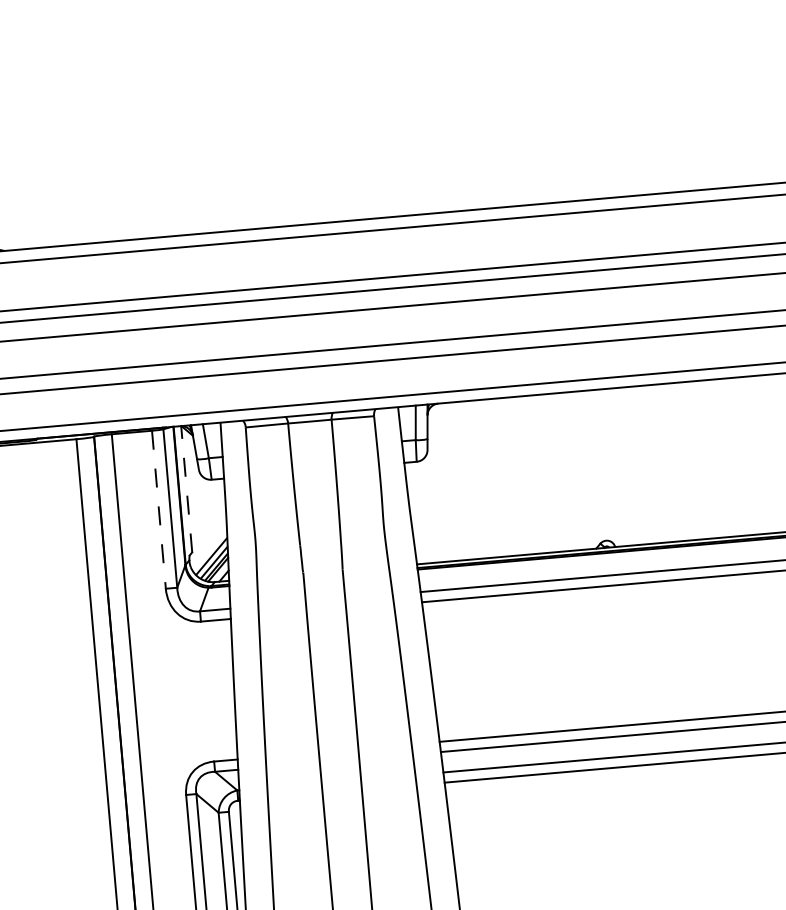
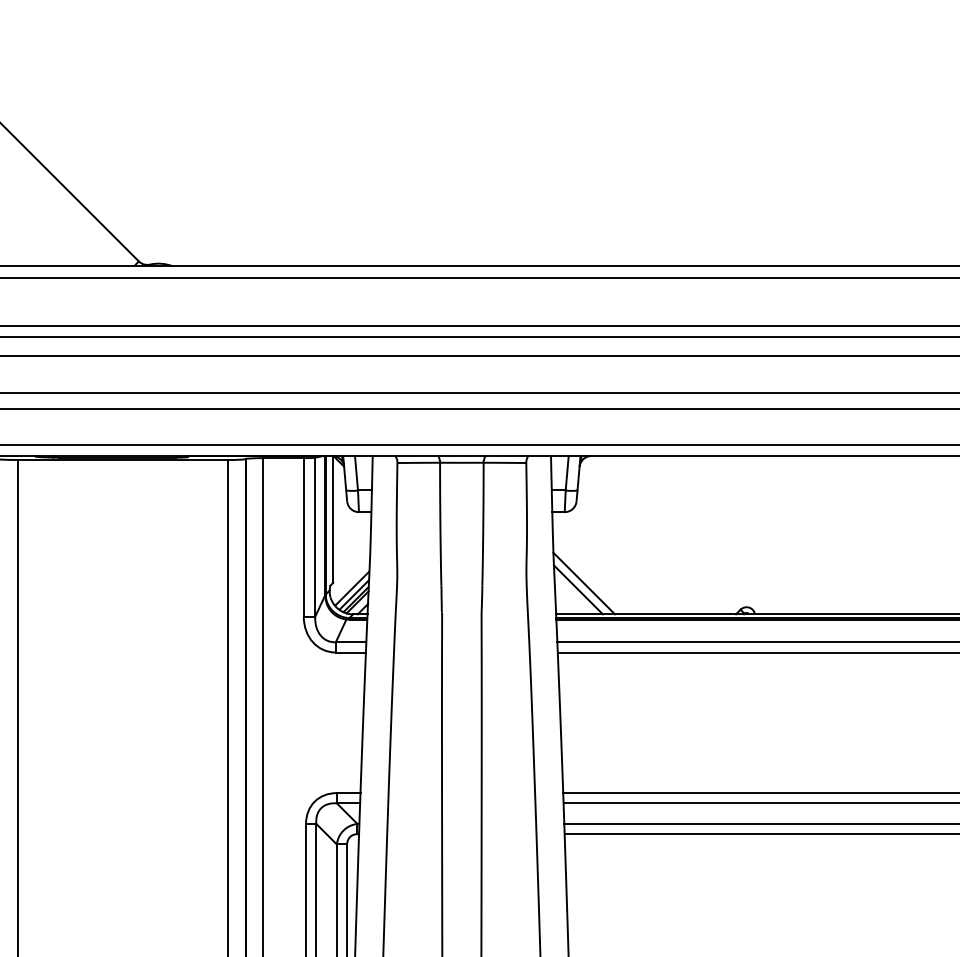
line: (186, 488) -> (333, 518), dashed -> solid
line: (158, 509) -> (303, 537), dashed -> solid
line: (442, 531) -> (584, 583), added
line: (436, 537) -> (577, 589), added

